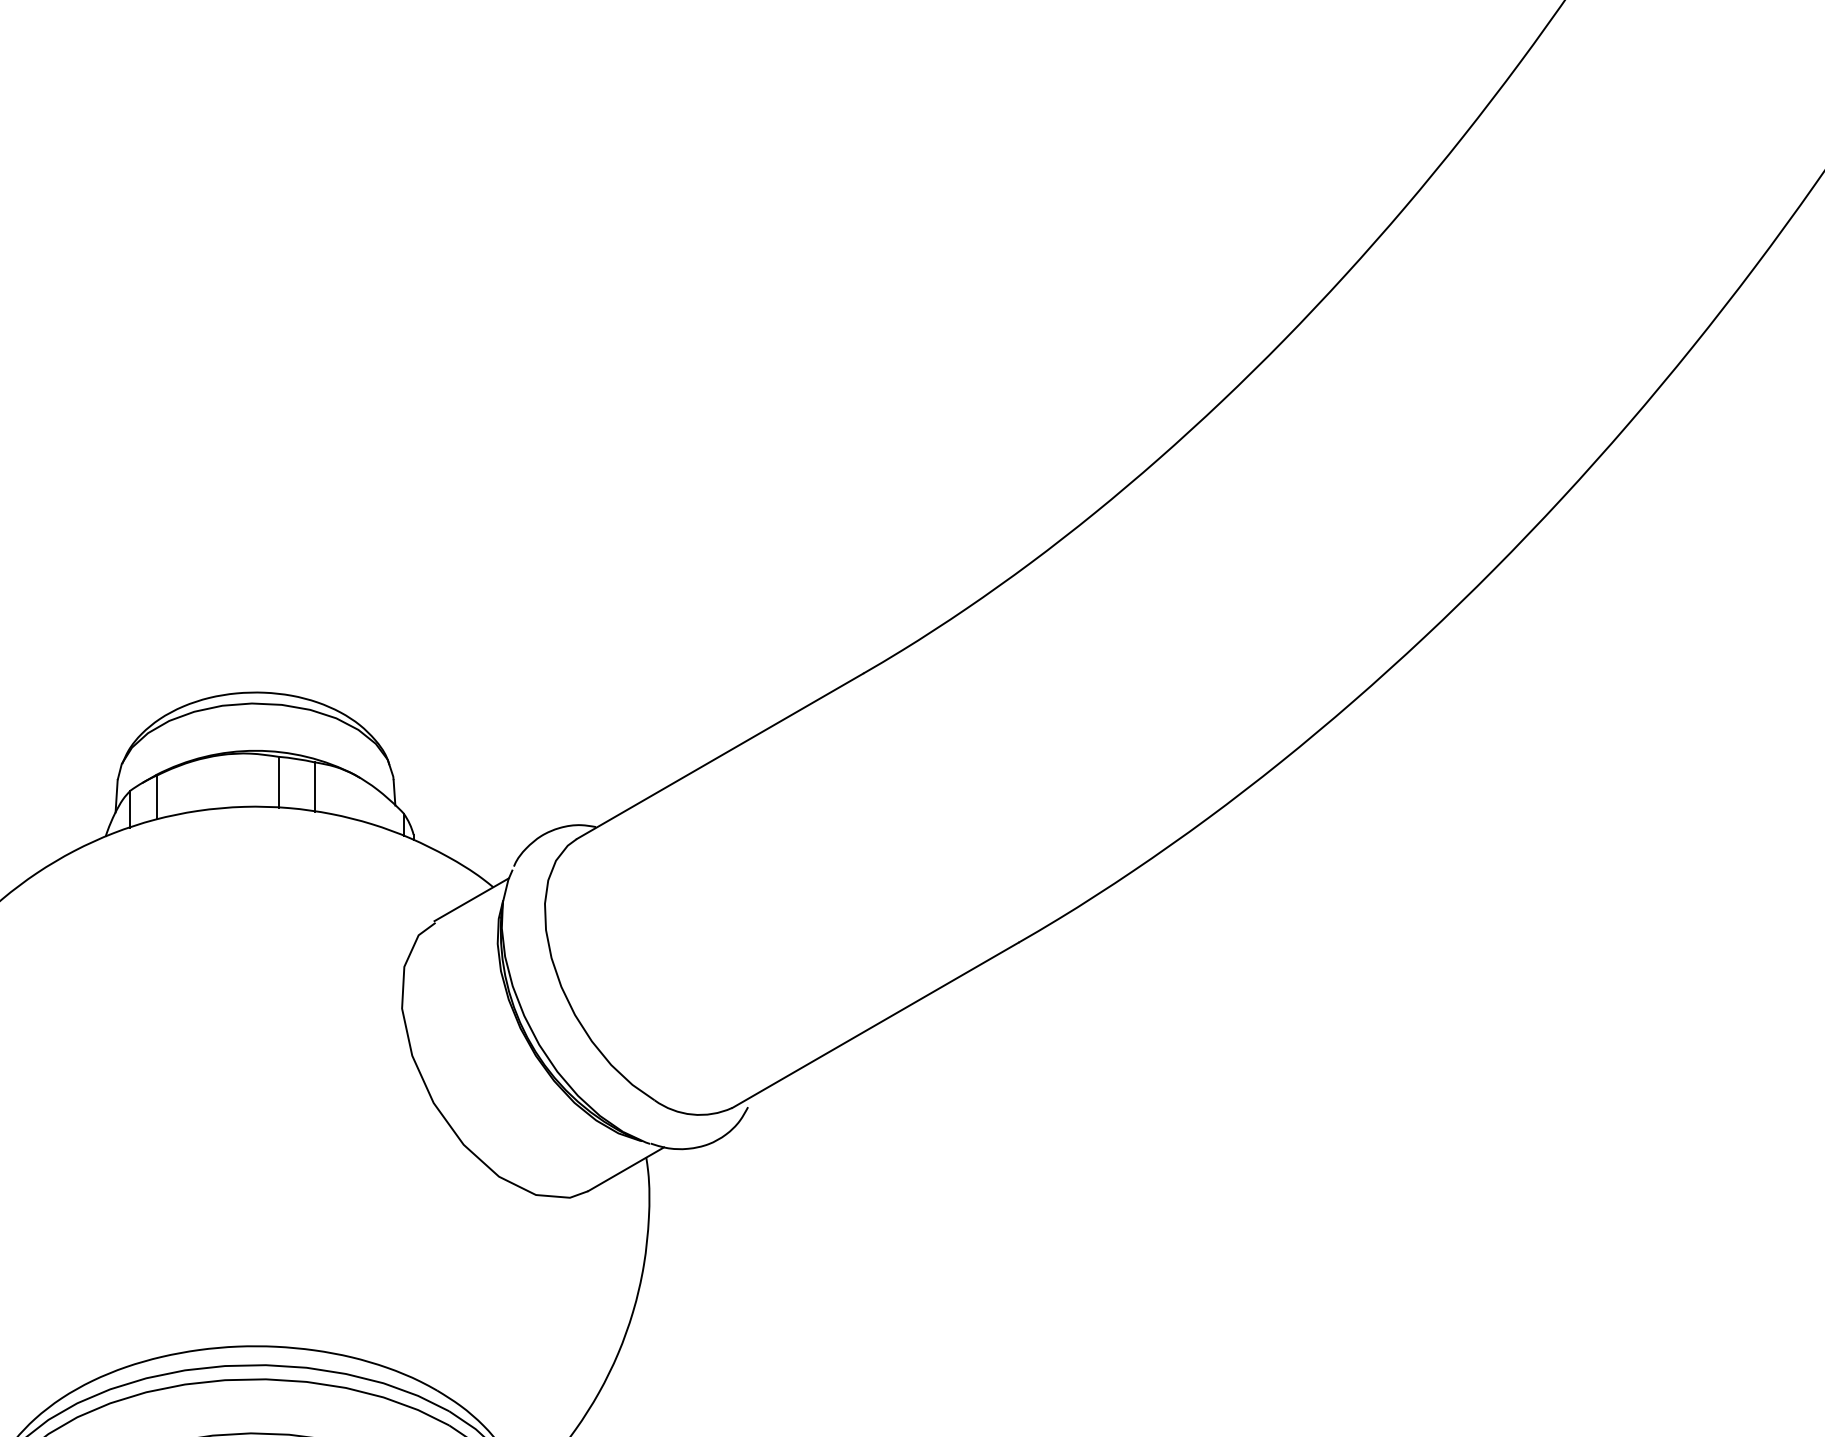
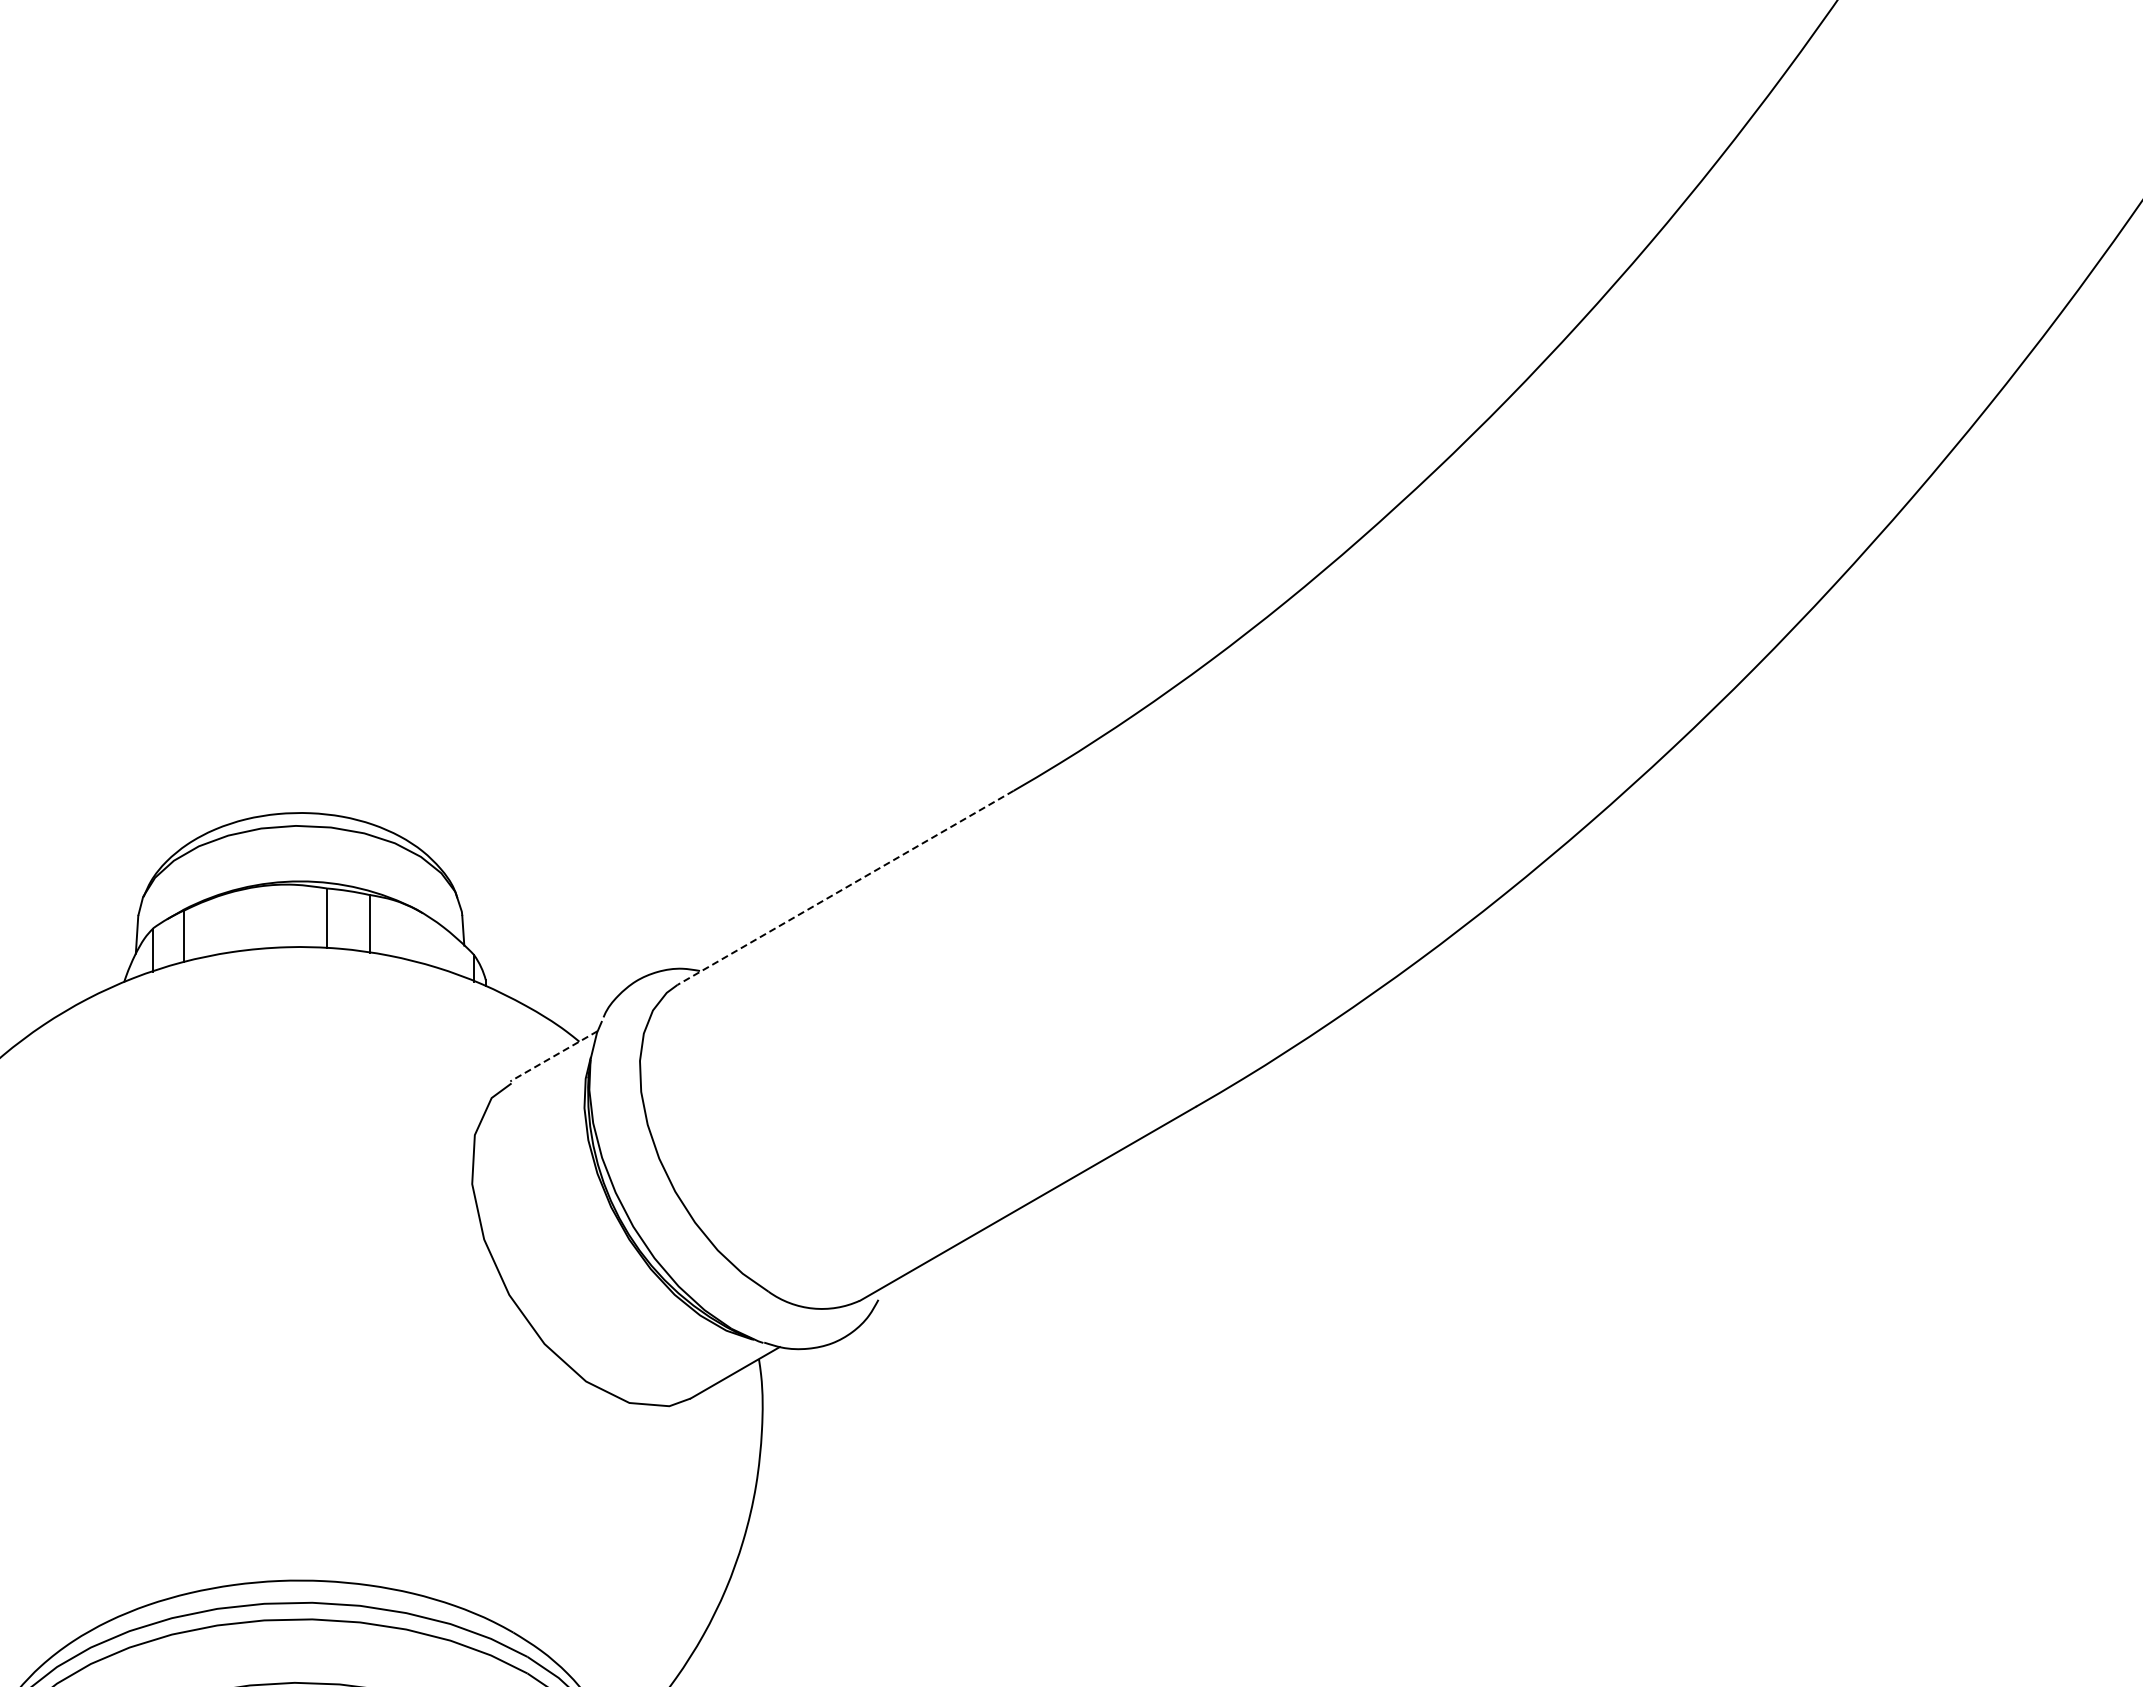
line: (720, 756) -> (845, 888), solid -> dashed
line: (471, 899) -> (553, 1056), solid -> dashed

